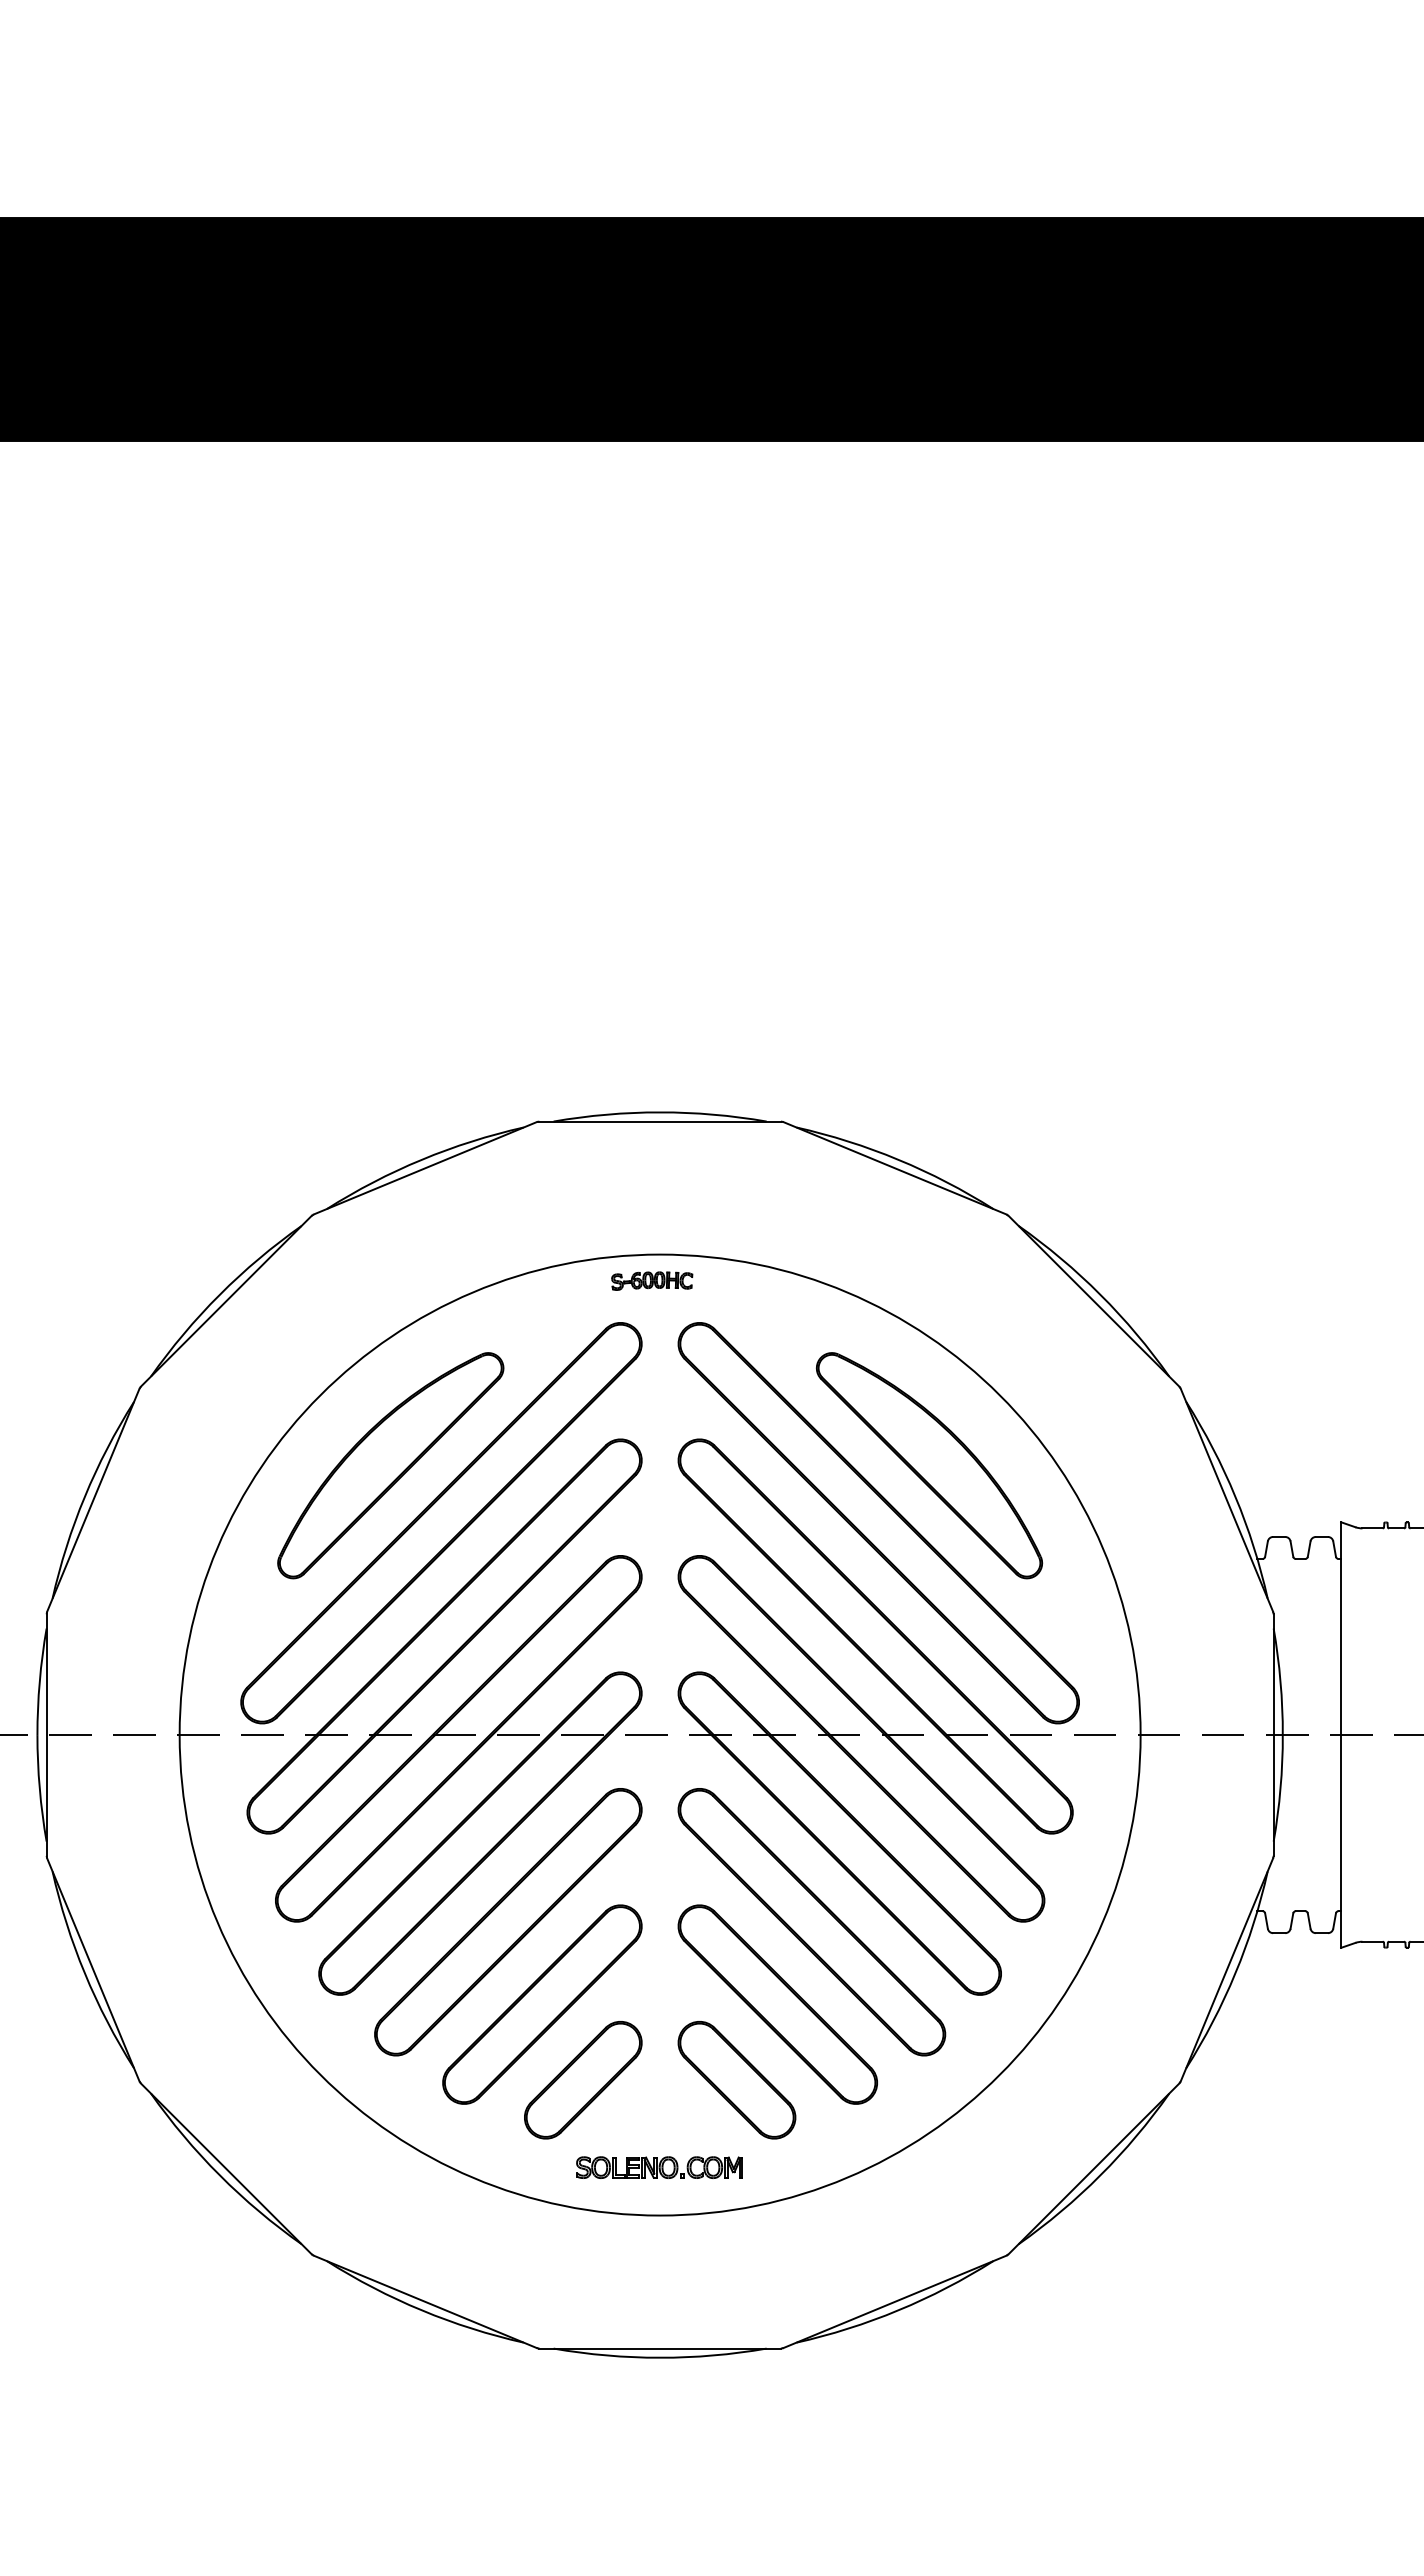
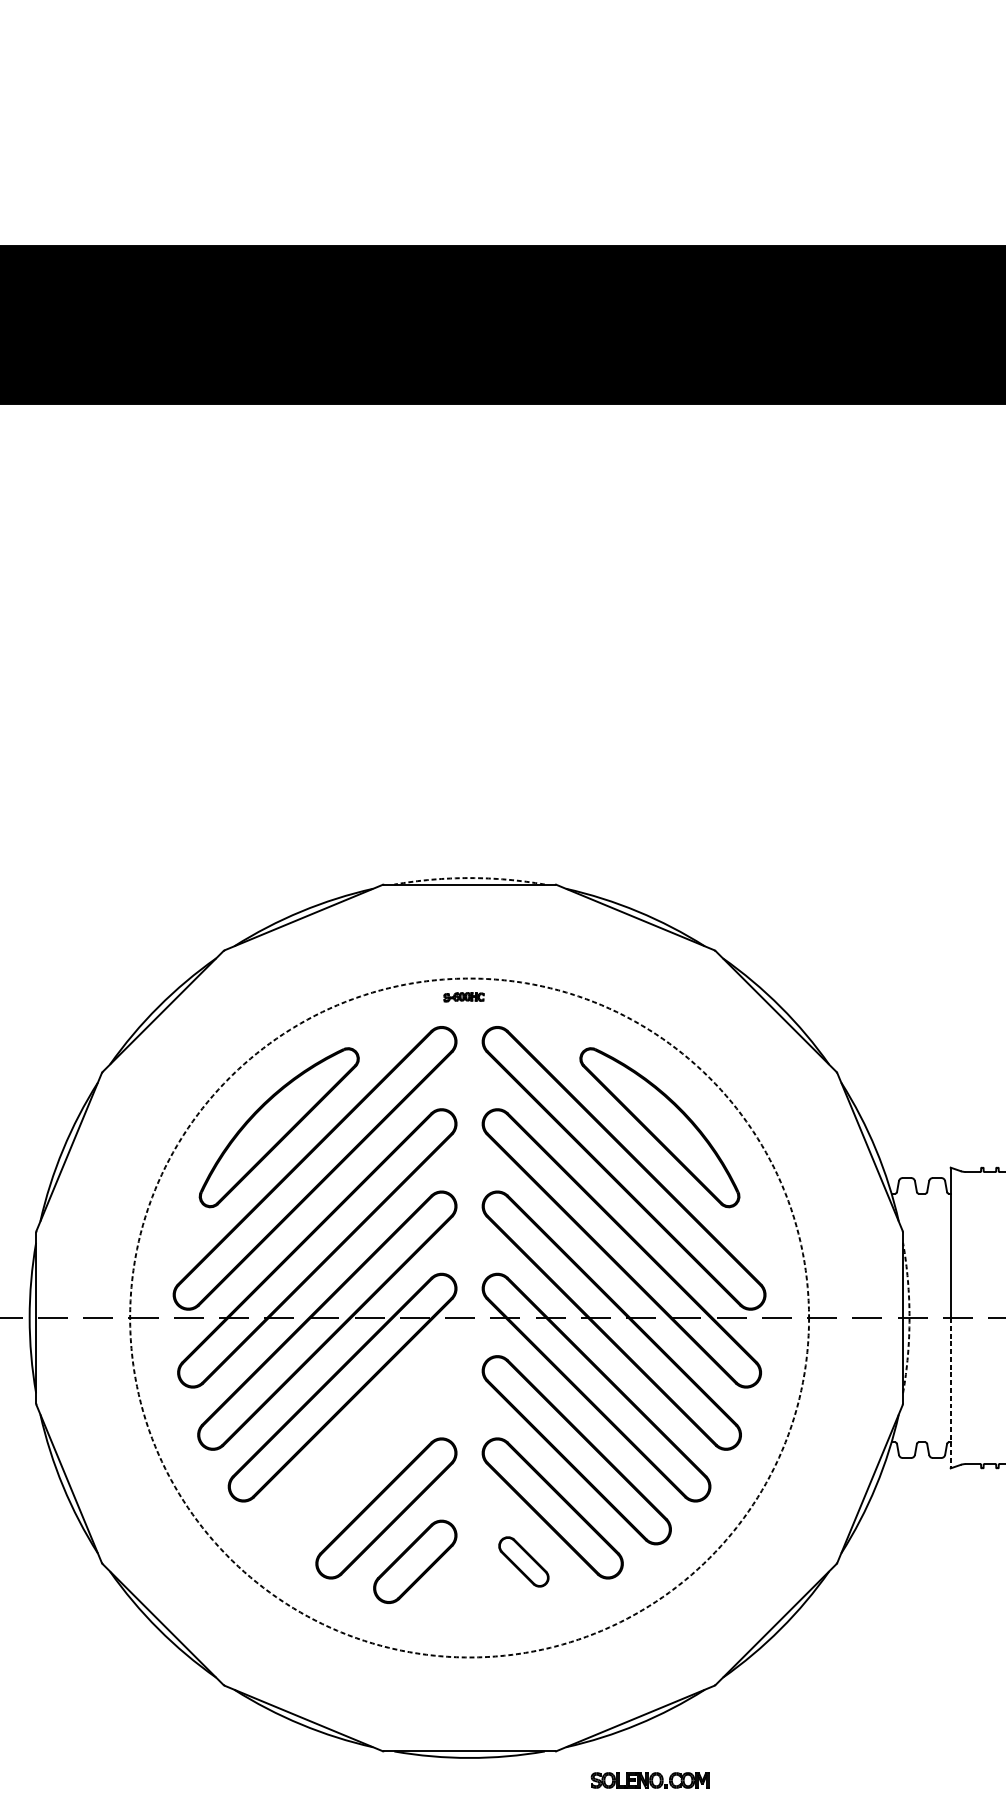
arc: (660, 1112) -> (469, 878), solid -> dashed
part: (652, 1280) -> (464, 996), size x0.7
circle: (659, 1734) -> (469, 1317), solid -> dashed
arc: (1282, 1735) -> (909, 1318), solid -> dashed
line: (1341, 1841) -> (950, 1393), solid -> dashed
part: (508, 1922) -> (362, 1450), removed
part: (736, 2080) -> (523, 1562), size x0.6
part: (659, 2167) -> (650, 1780), moved

